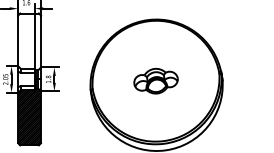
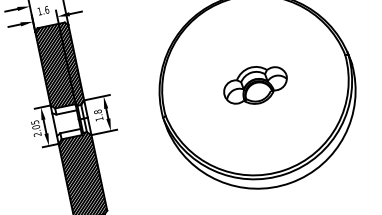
hatch: (29, 41) -> (59, 66), added

